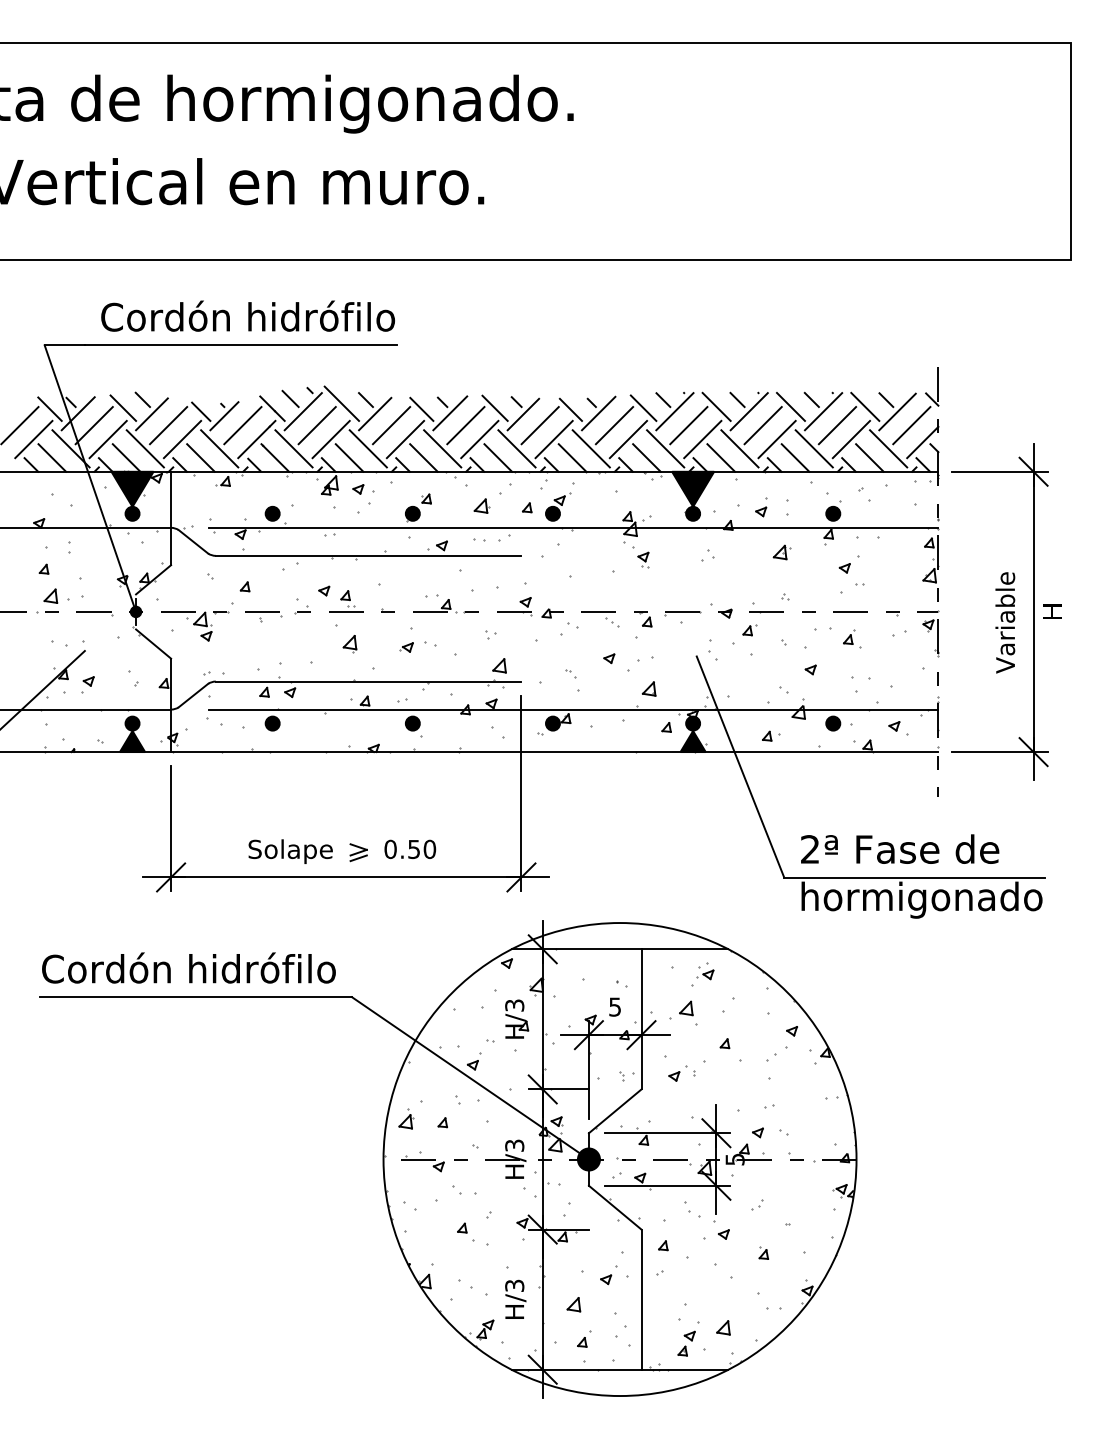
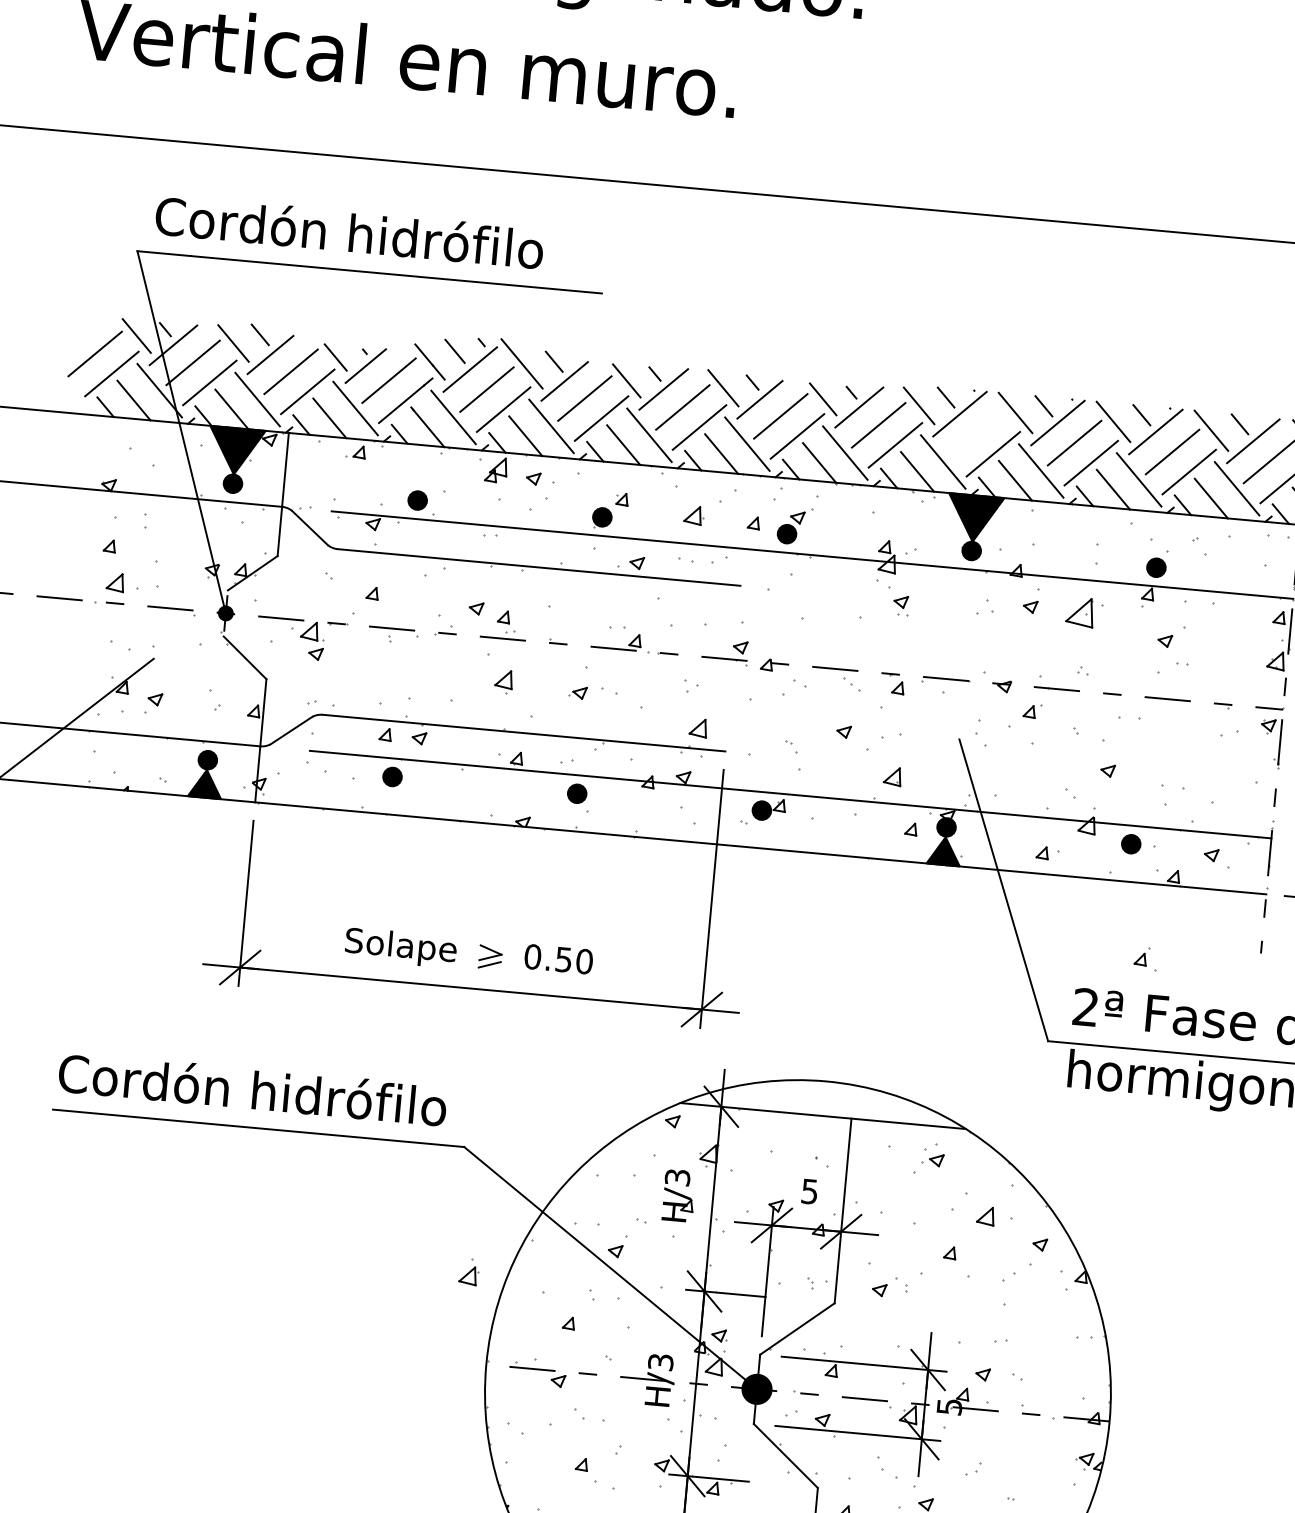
text: (247, 315) -> (348, 230), moved
line: (688, 425) -> (976, 434), removed
part: (761, 507) -> (1031, 601), moved
part: (781, 552) -> (1083, 612), size x1.6
part: (852, 638) -> (1146, 958), moved
part: (686, 1008) -> (986, 1216), moved
part: (406, 1118) -> (469, 1271), moved

